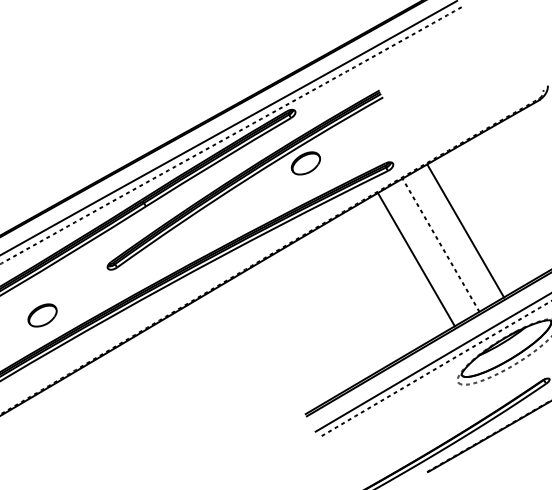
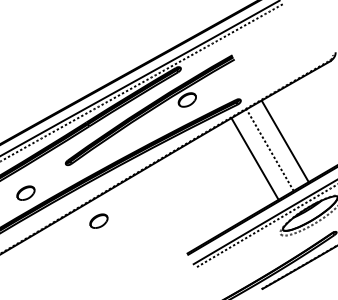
part: (160, 360) -> (98, 220), added

